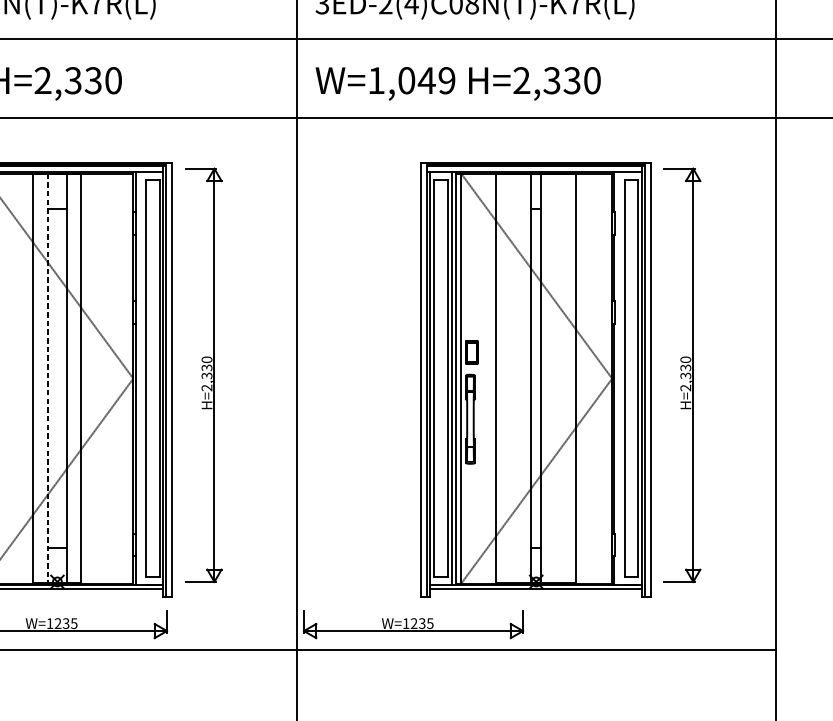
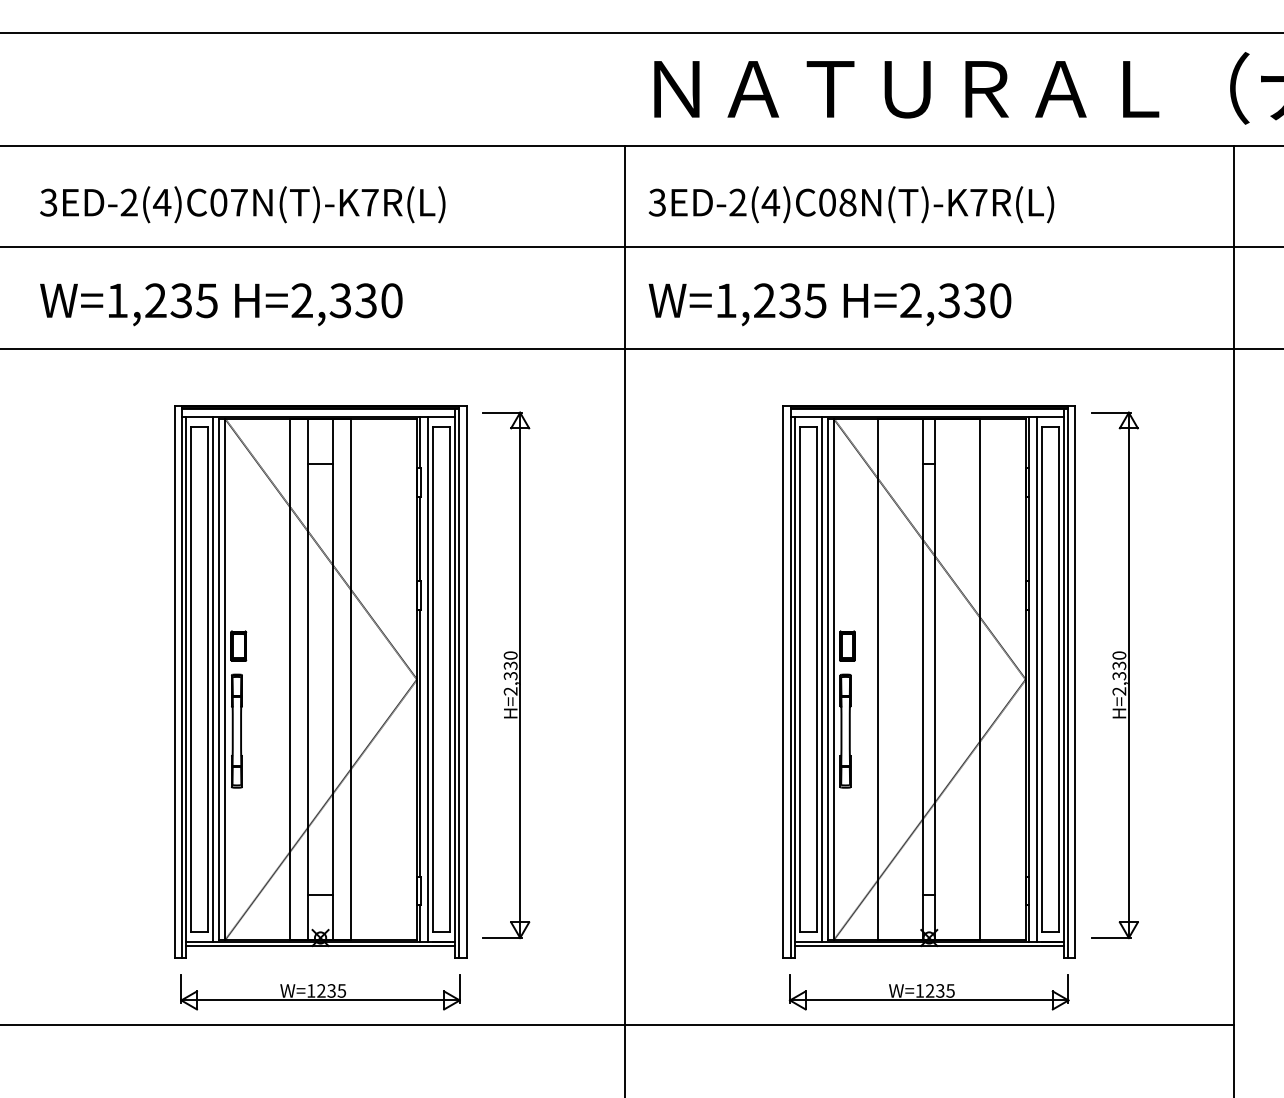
text: (427, 80) -> (790, 300), W=1,049 -> W=1,235
line: (47, 378) -> (307, 679), dashed -> solid
line: (141, 378) -> (427, 679), added
line: (620, 378) -> (1036, 679), added
part: (412, 624) -> (928, 992), moved

